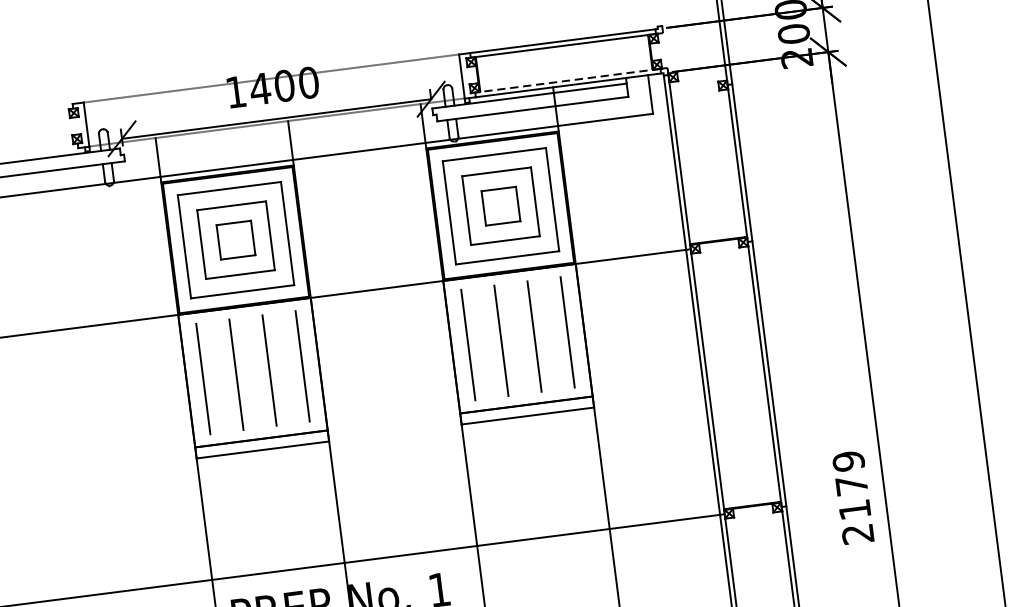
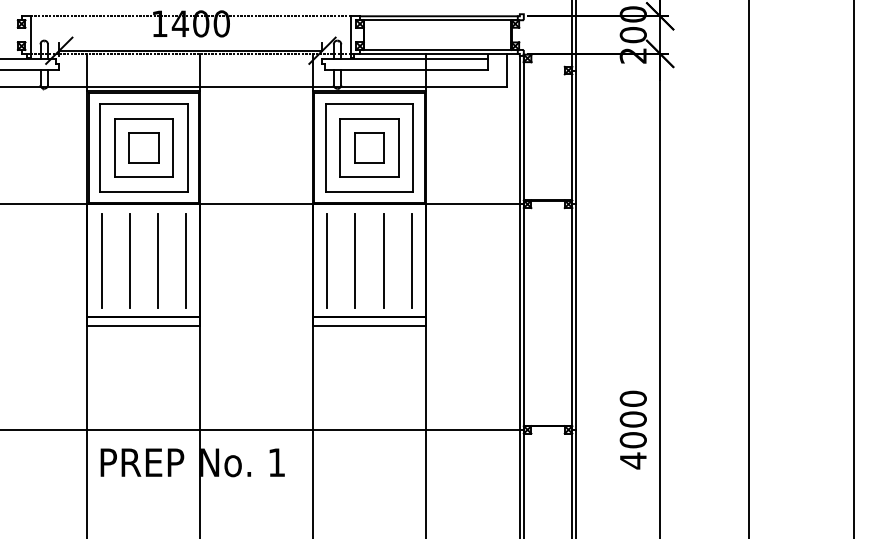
line: (567, 80) -> (438, 49), dashed -> solid
text: (852, 497) -> (632, 429), 2179 -> 4000

